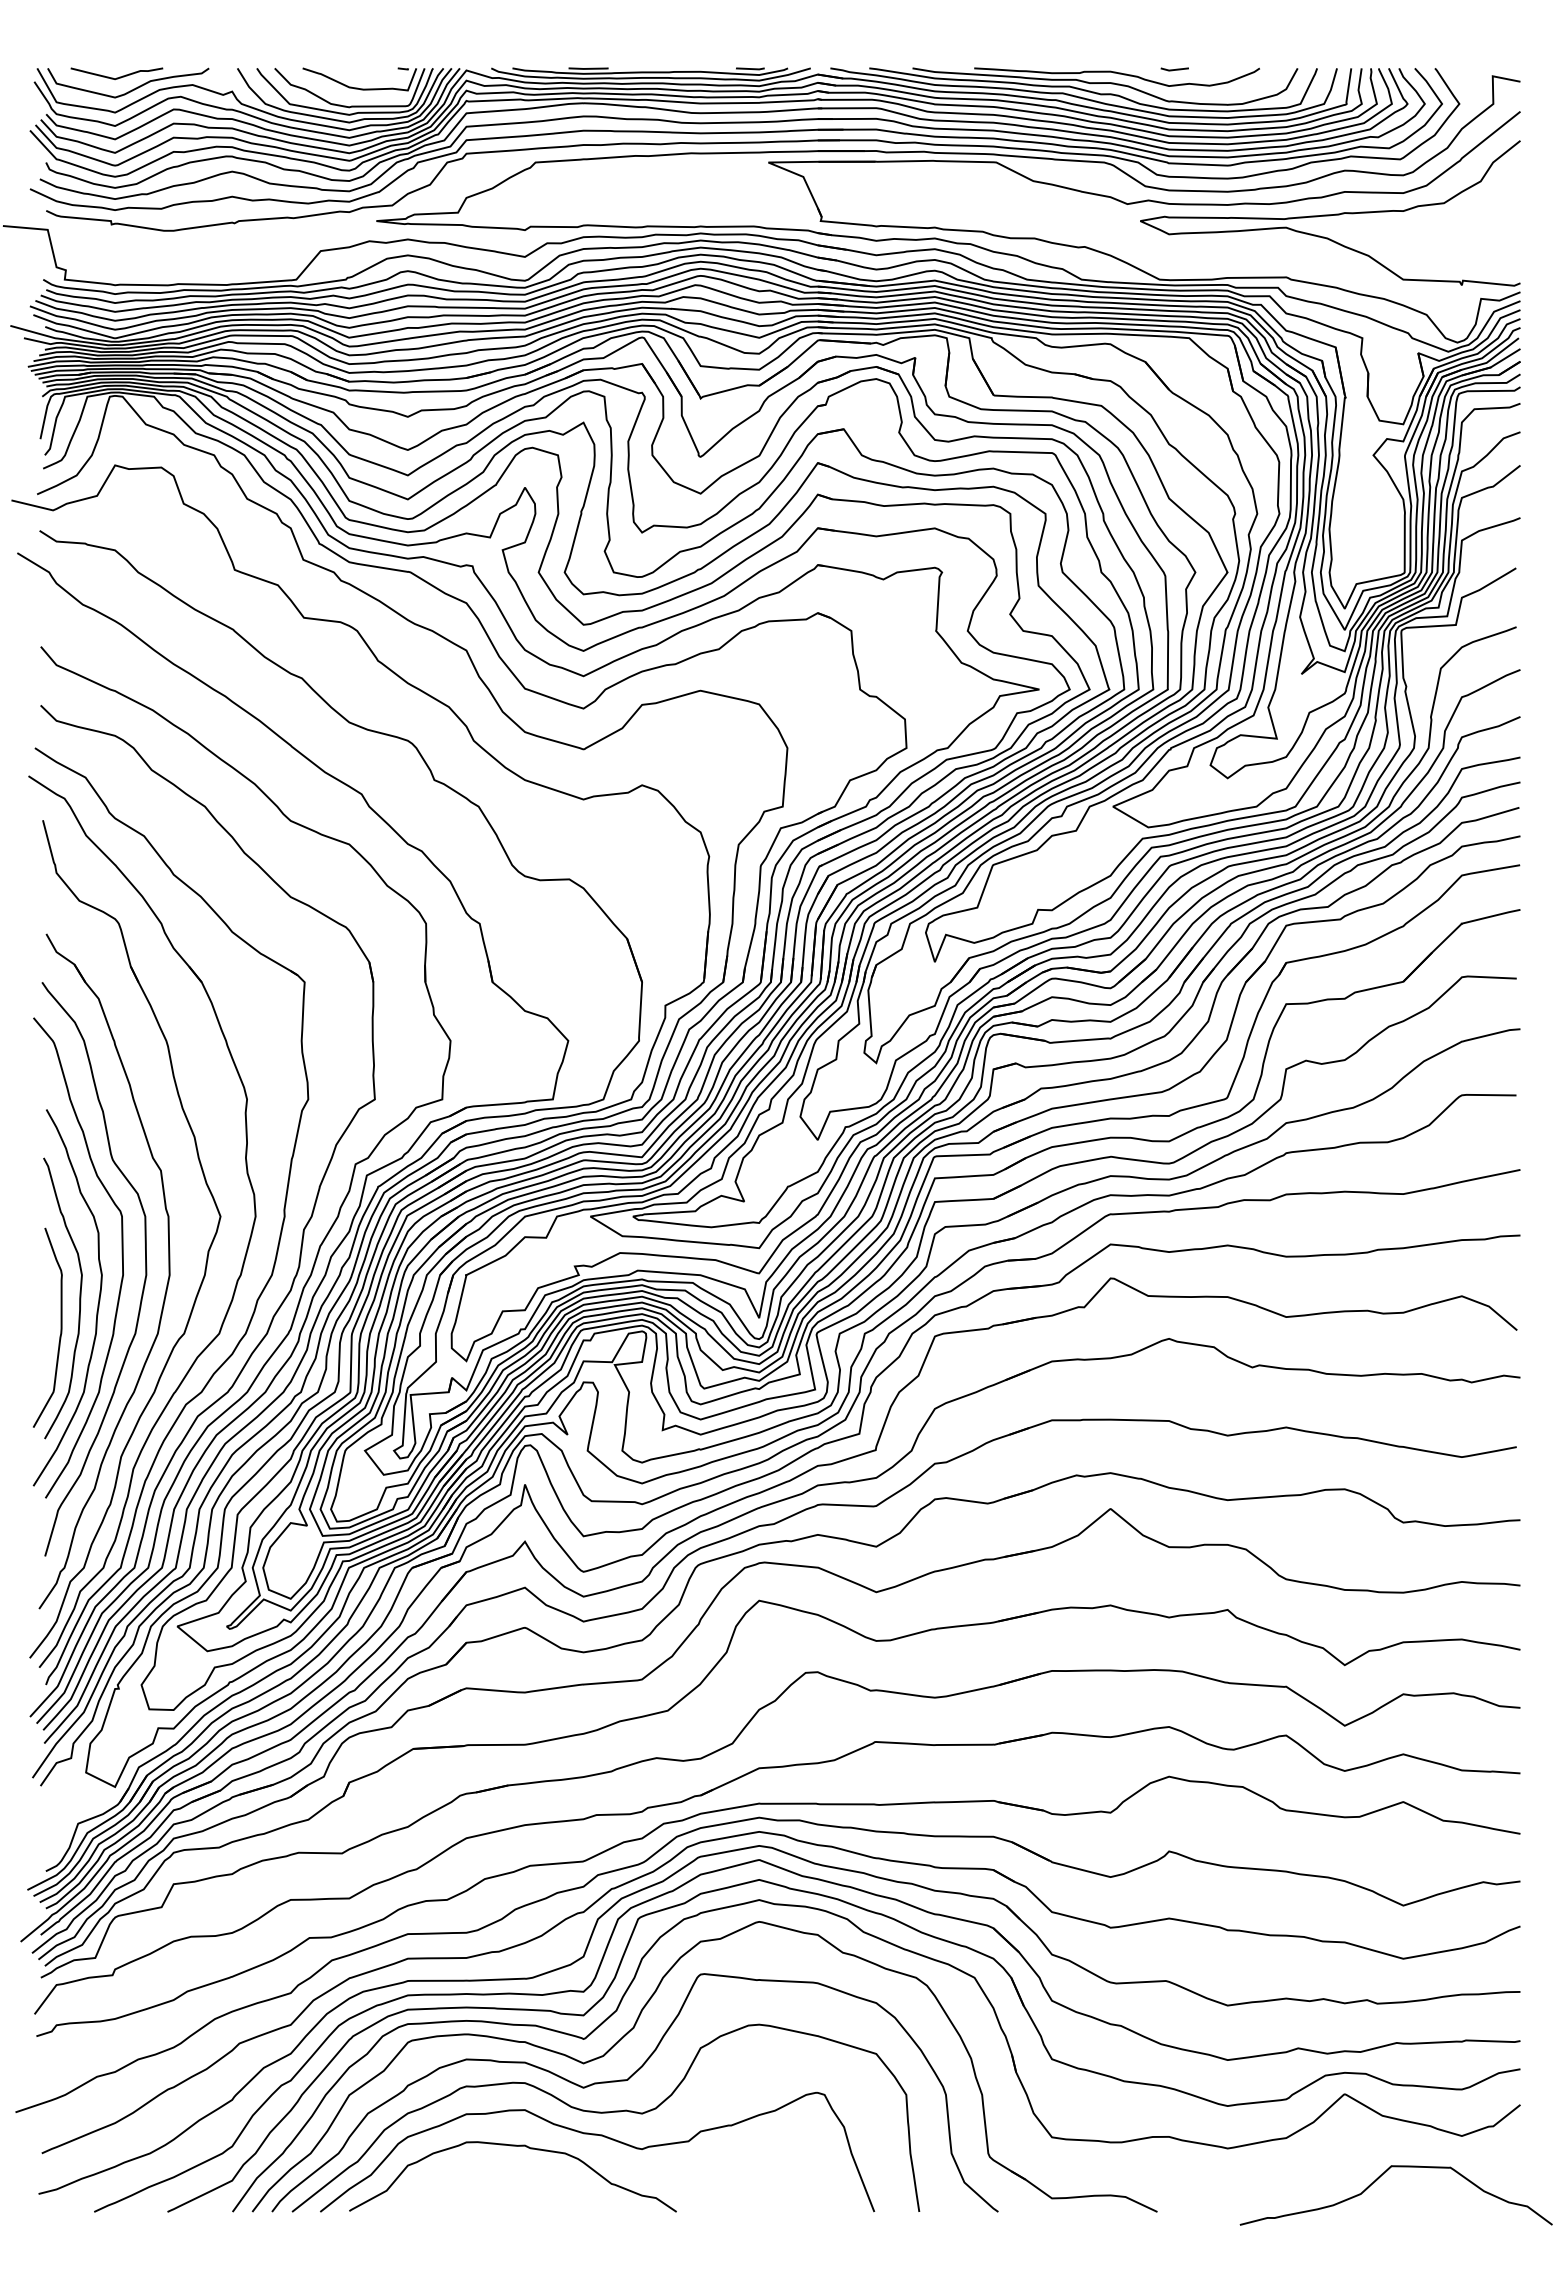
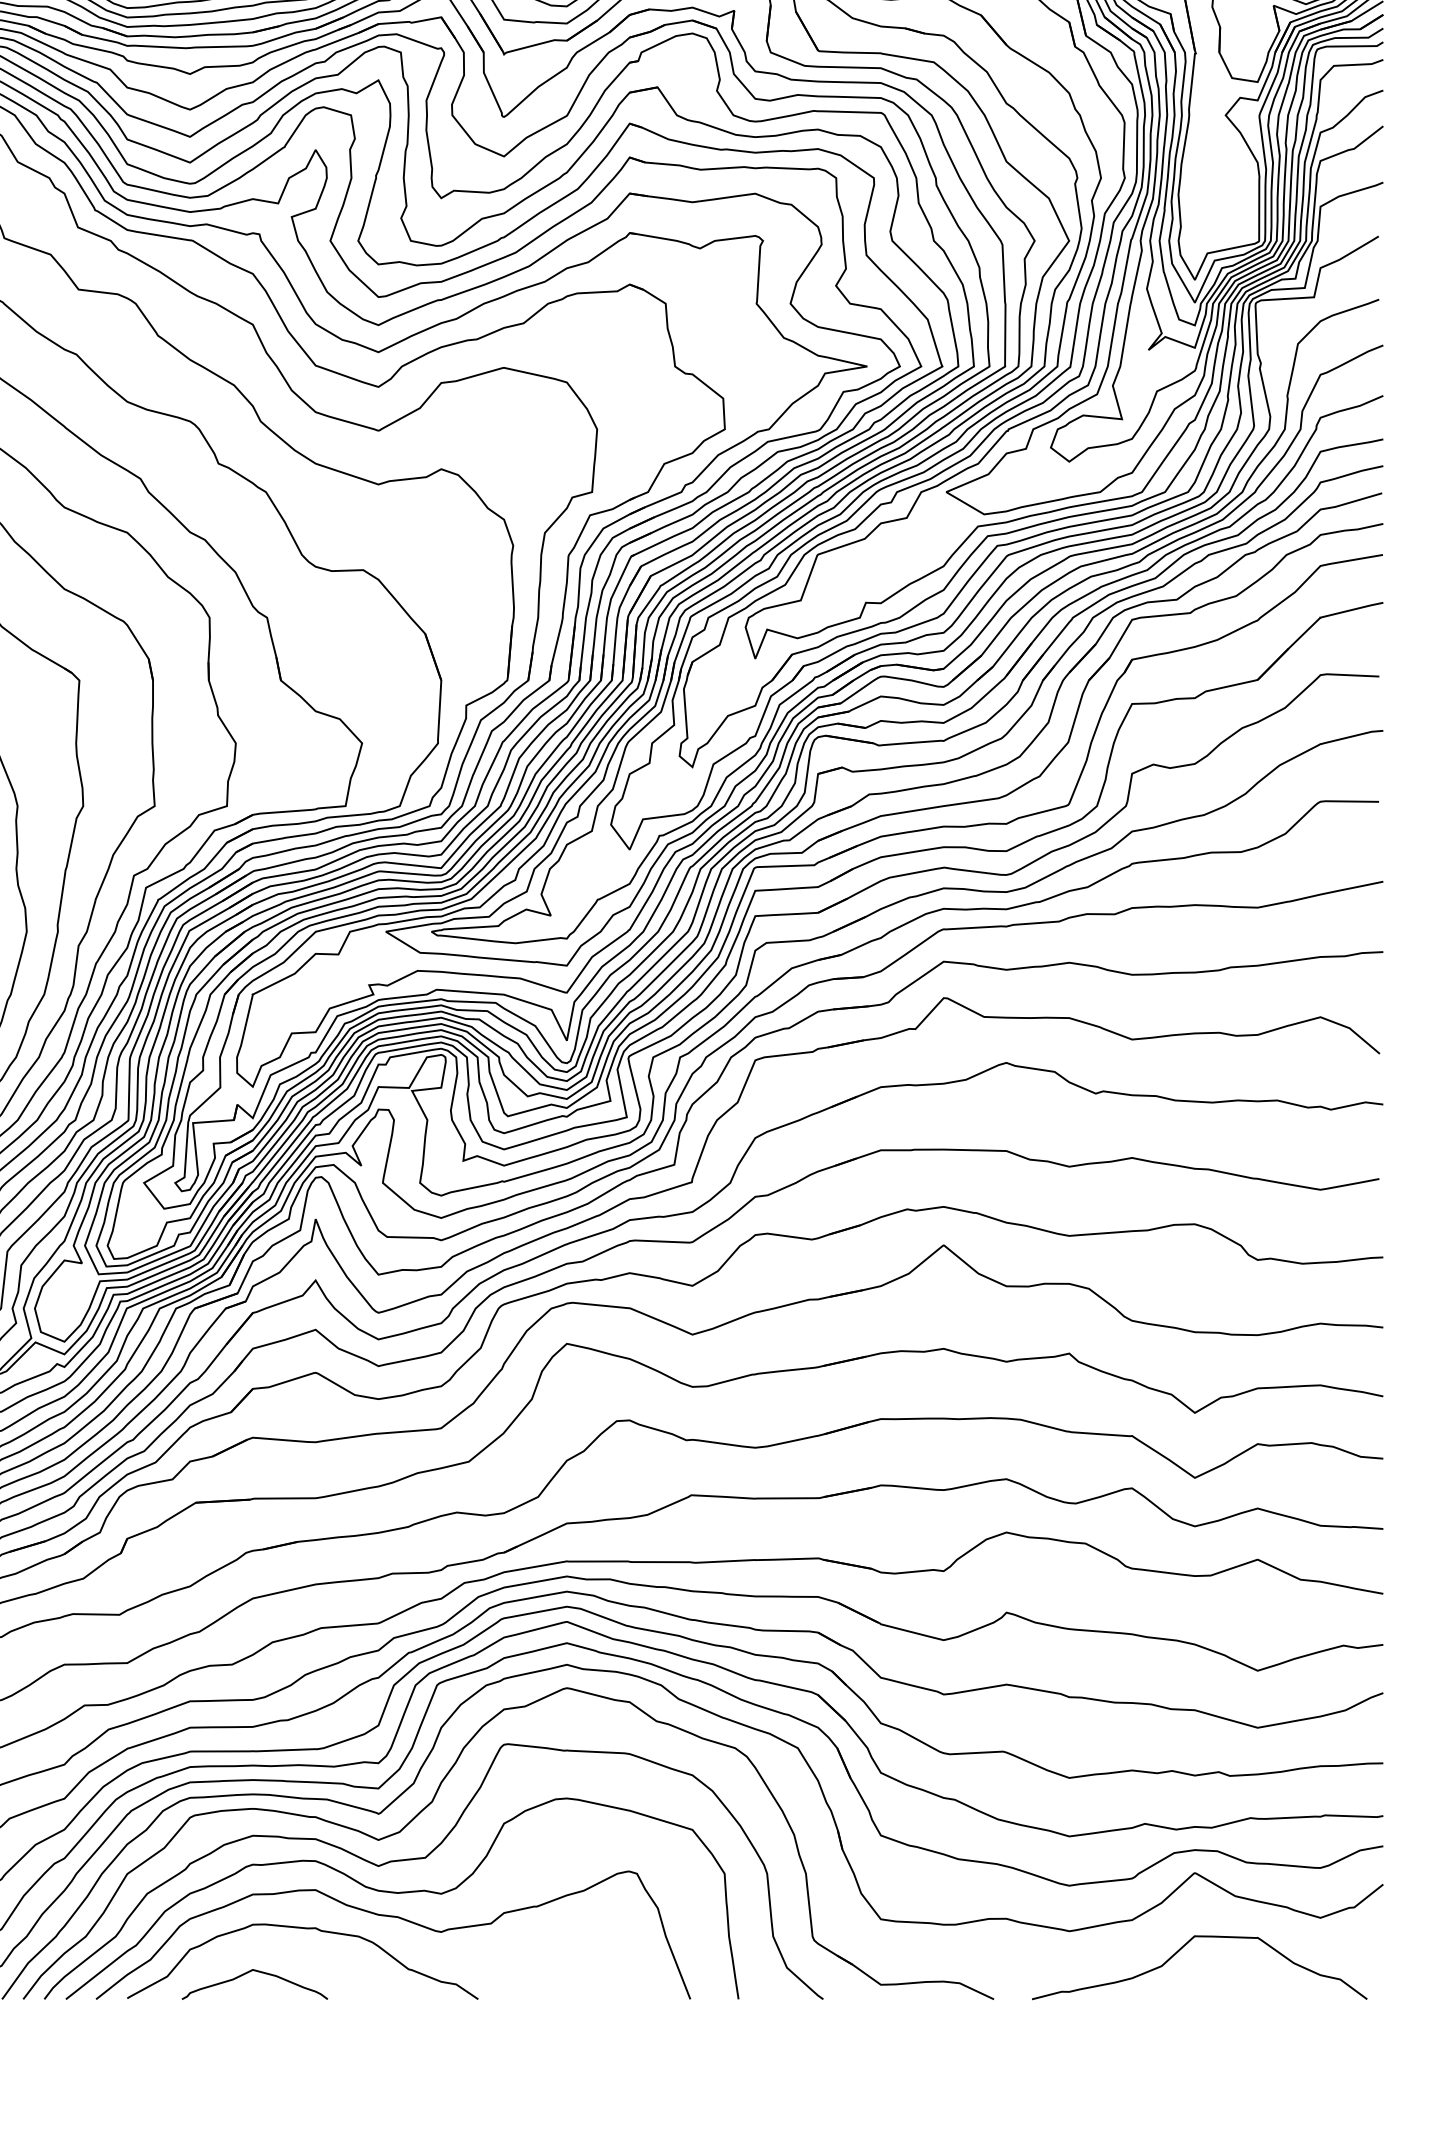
curve: (1379, 2178) -> (1181, 1949), moved
curve: (472, 2187) -> (259, 1973), added

